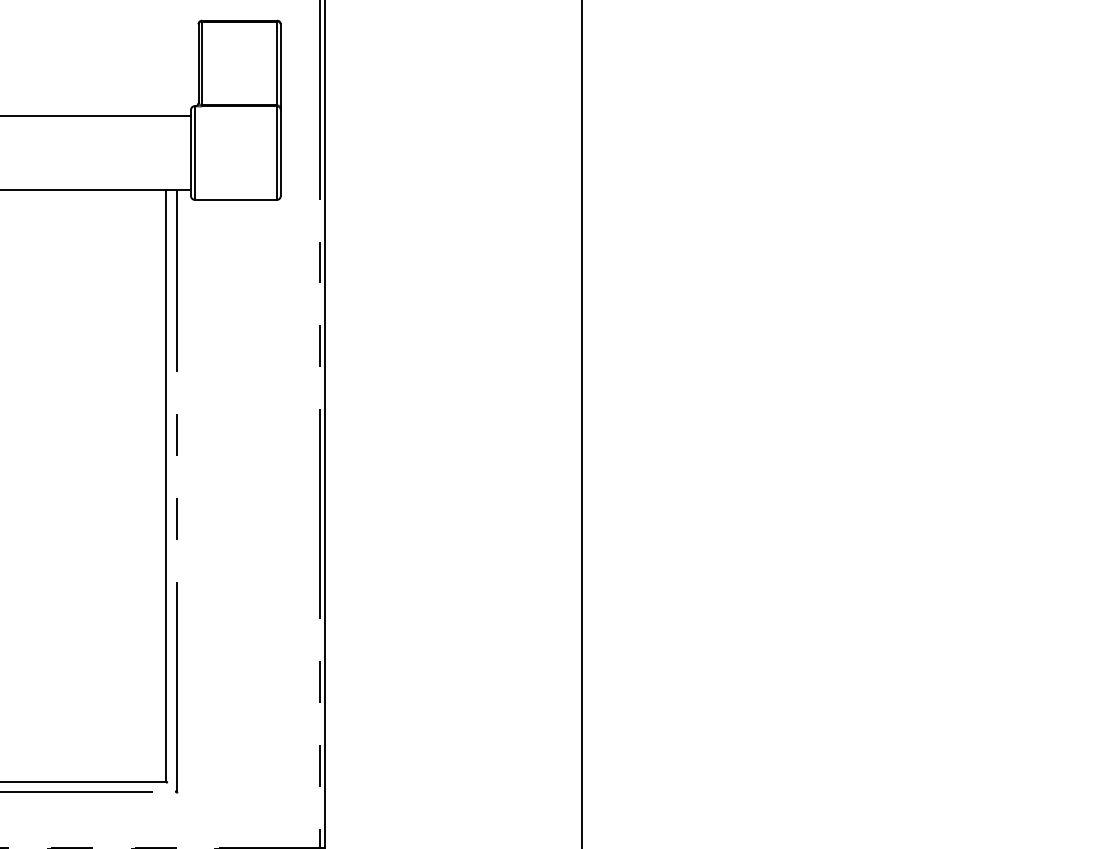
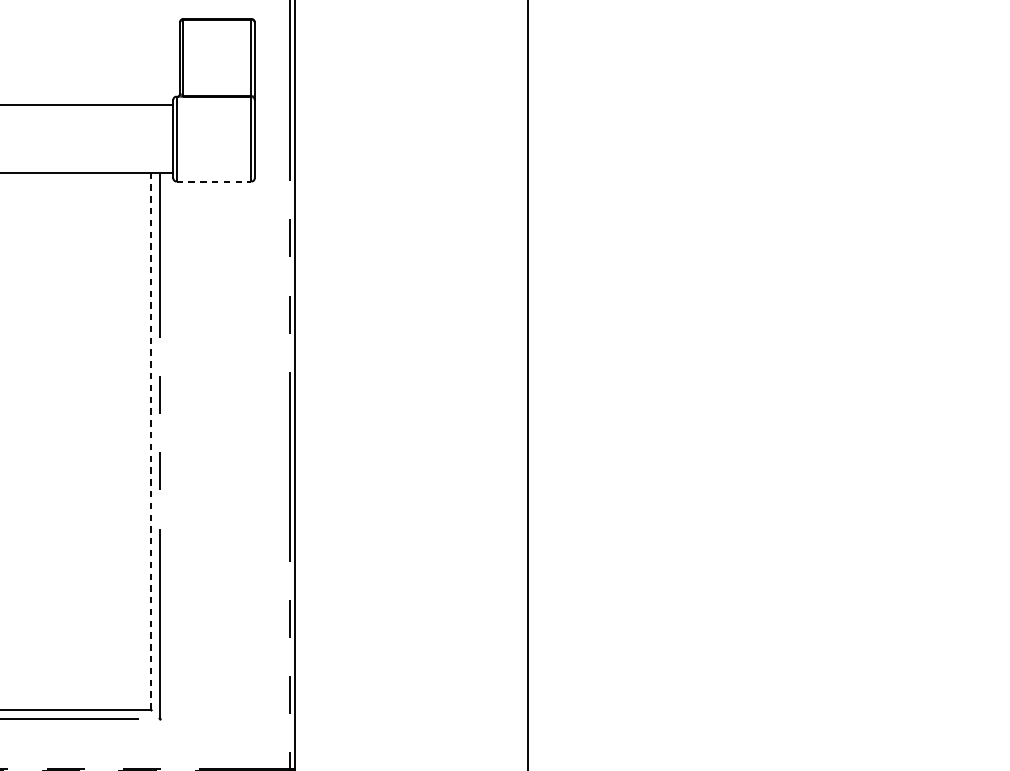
line: (236, 199) -> (214, 181), solid -> dashed
line: (166, 486) -> (151, 441), solid -> dashed

